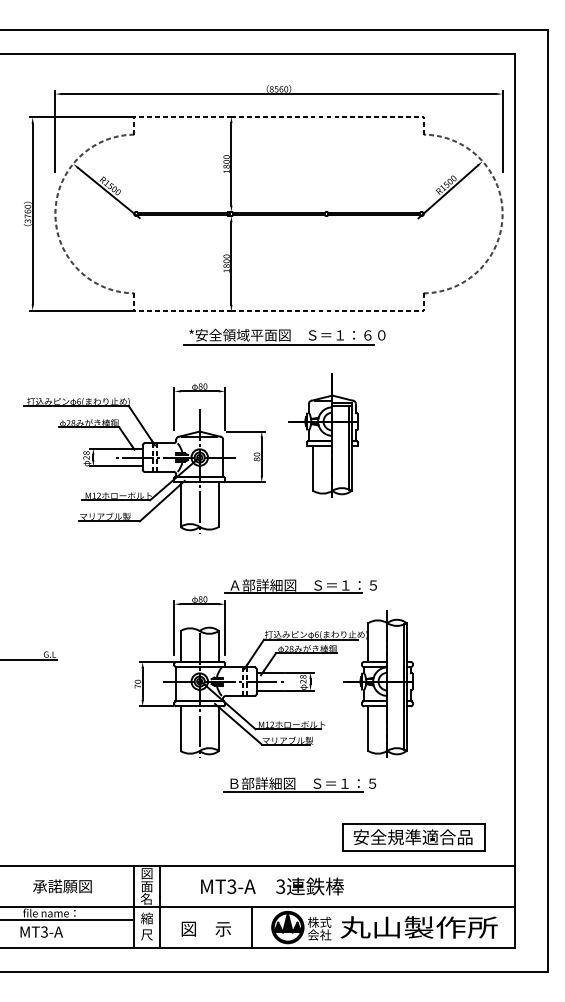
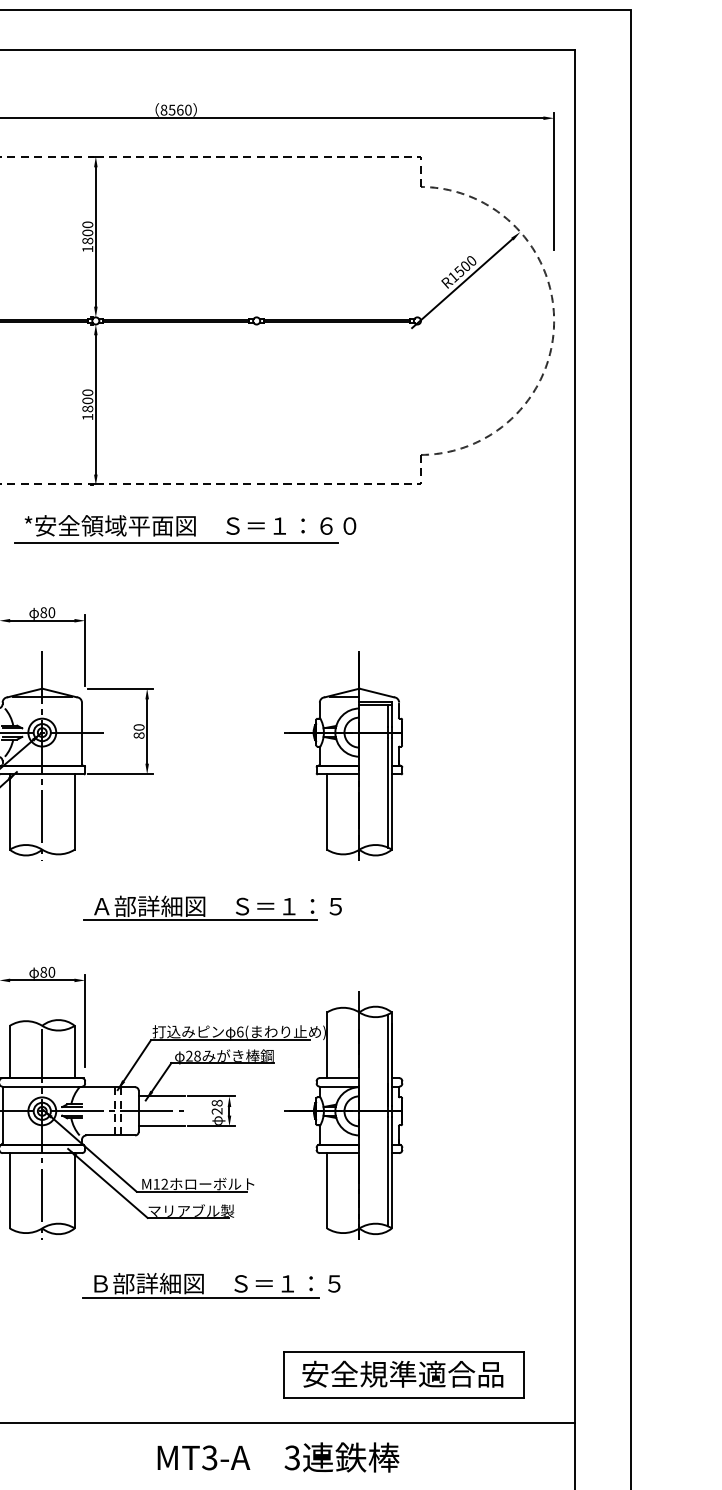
part: (323, 435) -> (344, 756), moved
part: (300, 586) -> (212, 908), moved
text: (272, 886) -> (278, 1457), moved

